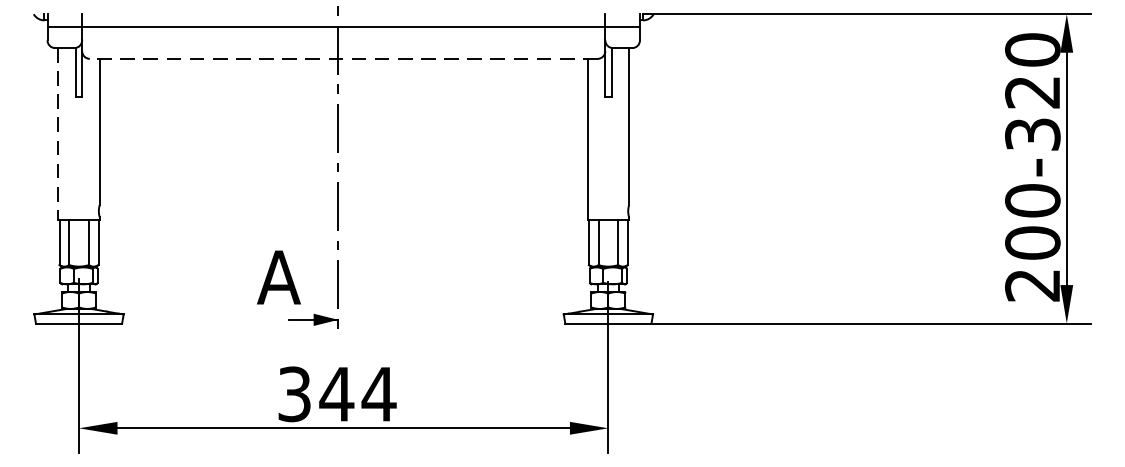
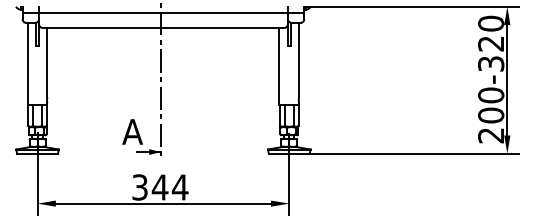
line: (343, 57) -> (163, 27), dashed -> solid
line: (57, 133) -> (27, 63), dashed -> solid

